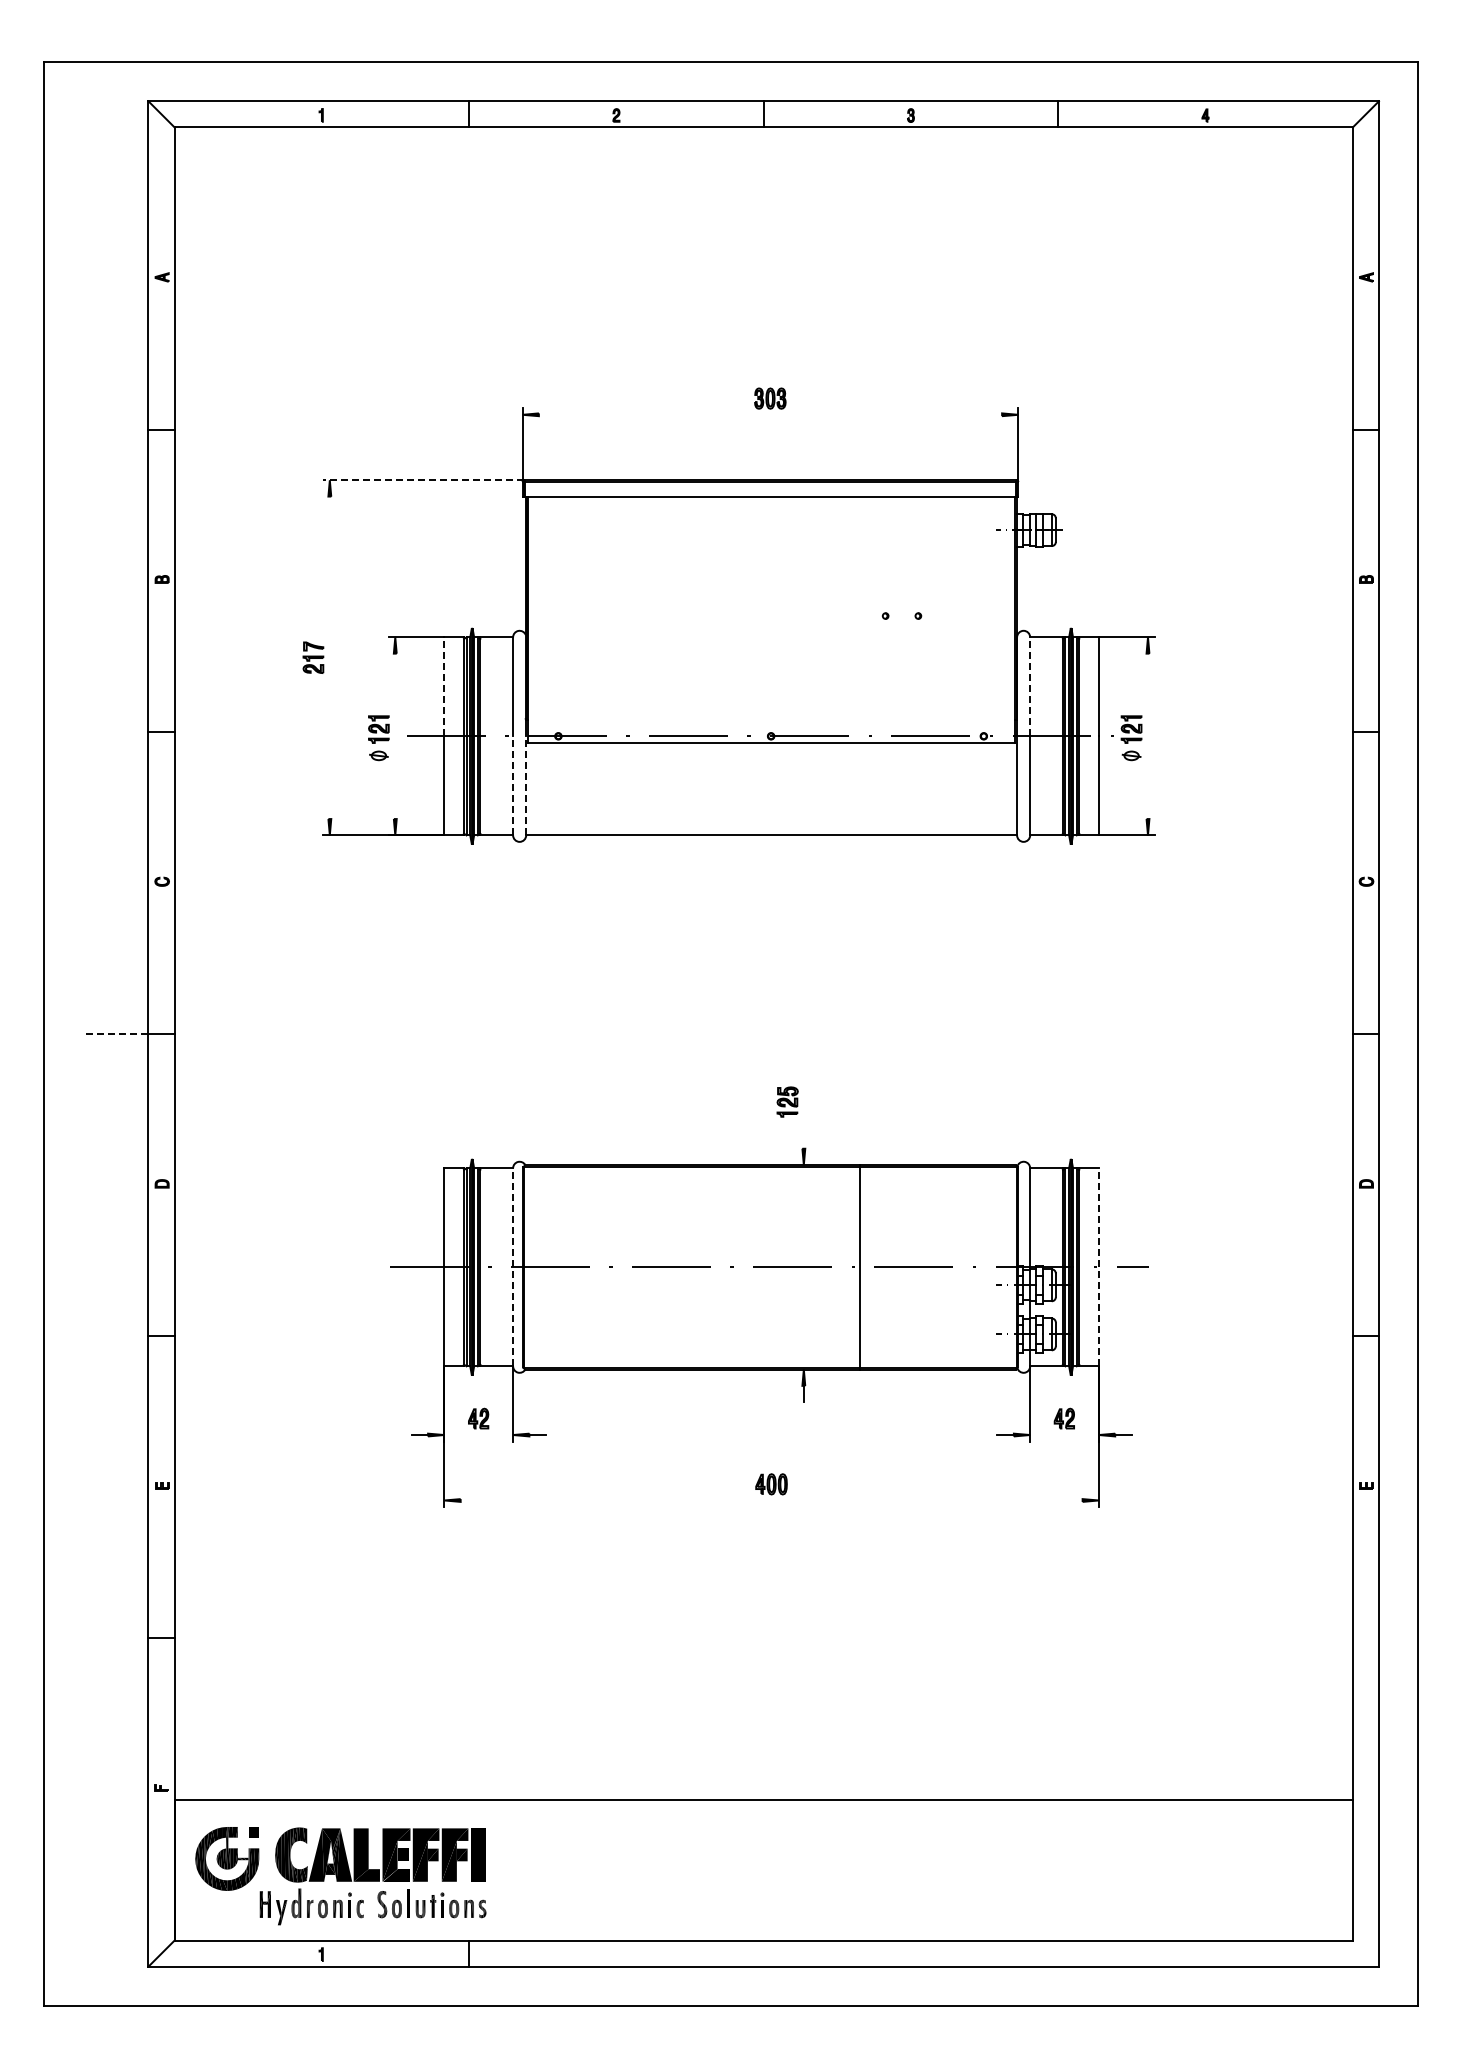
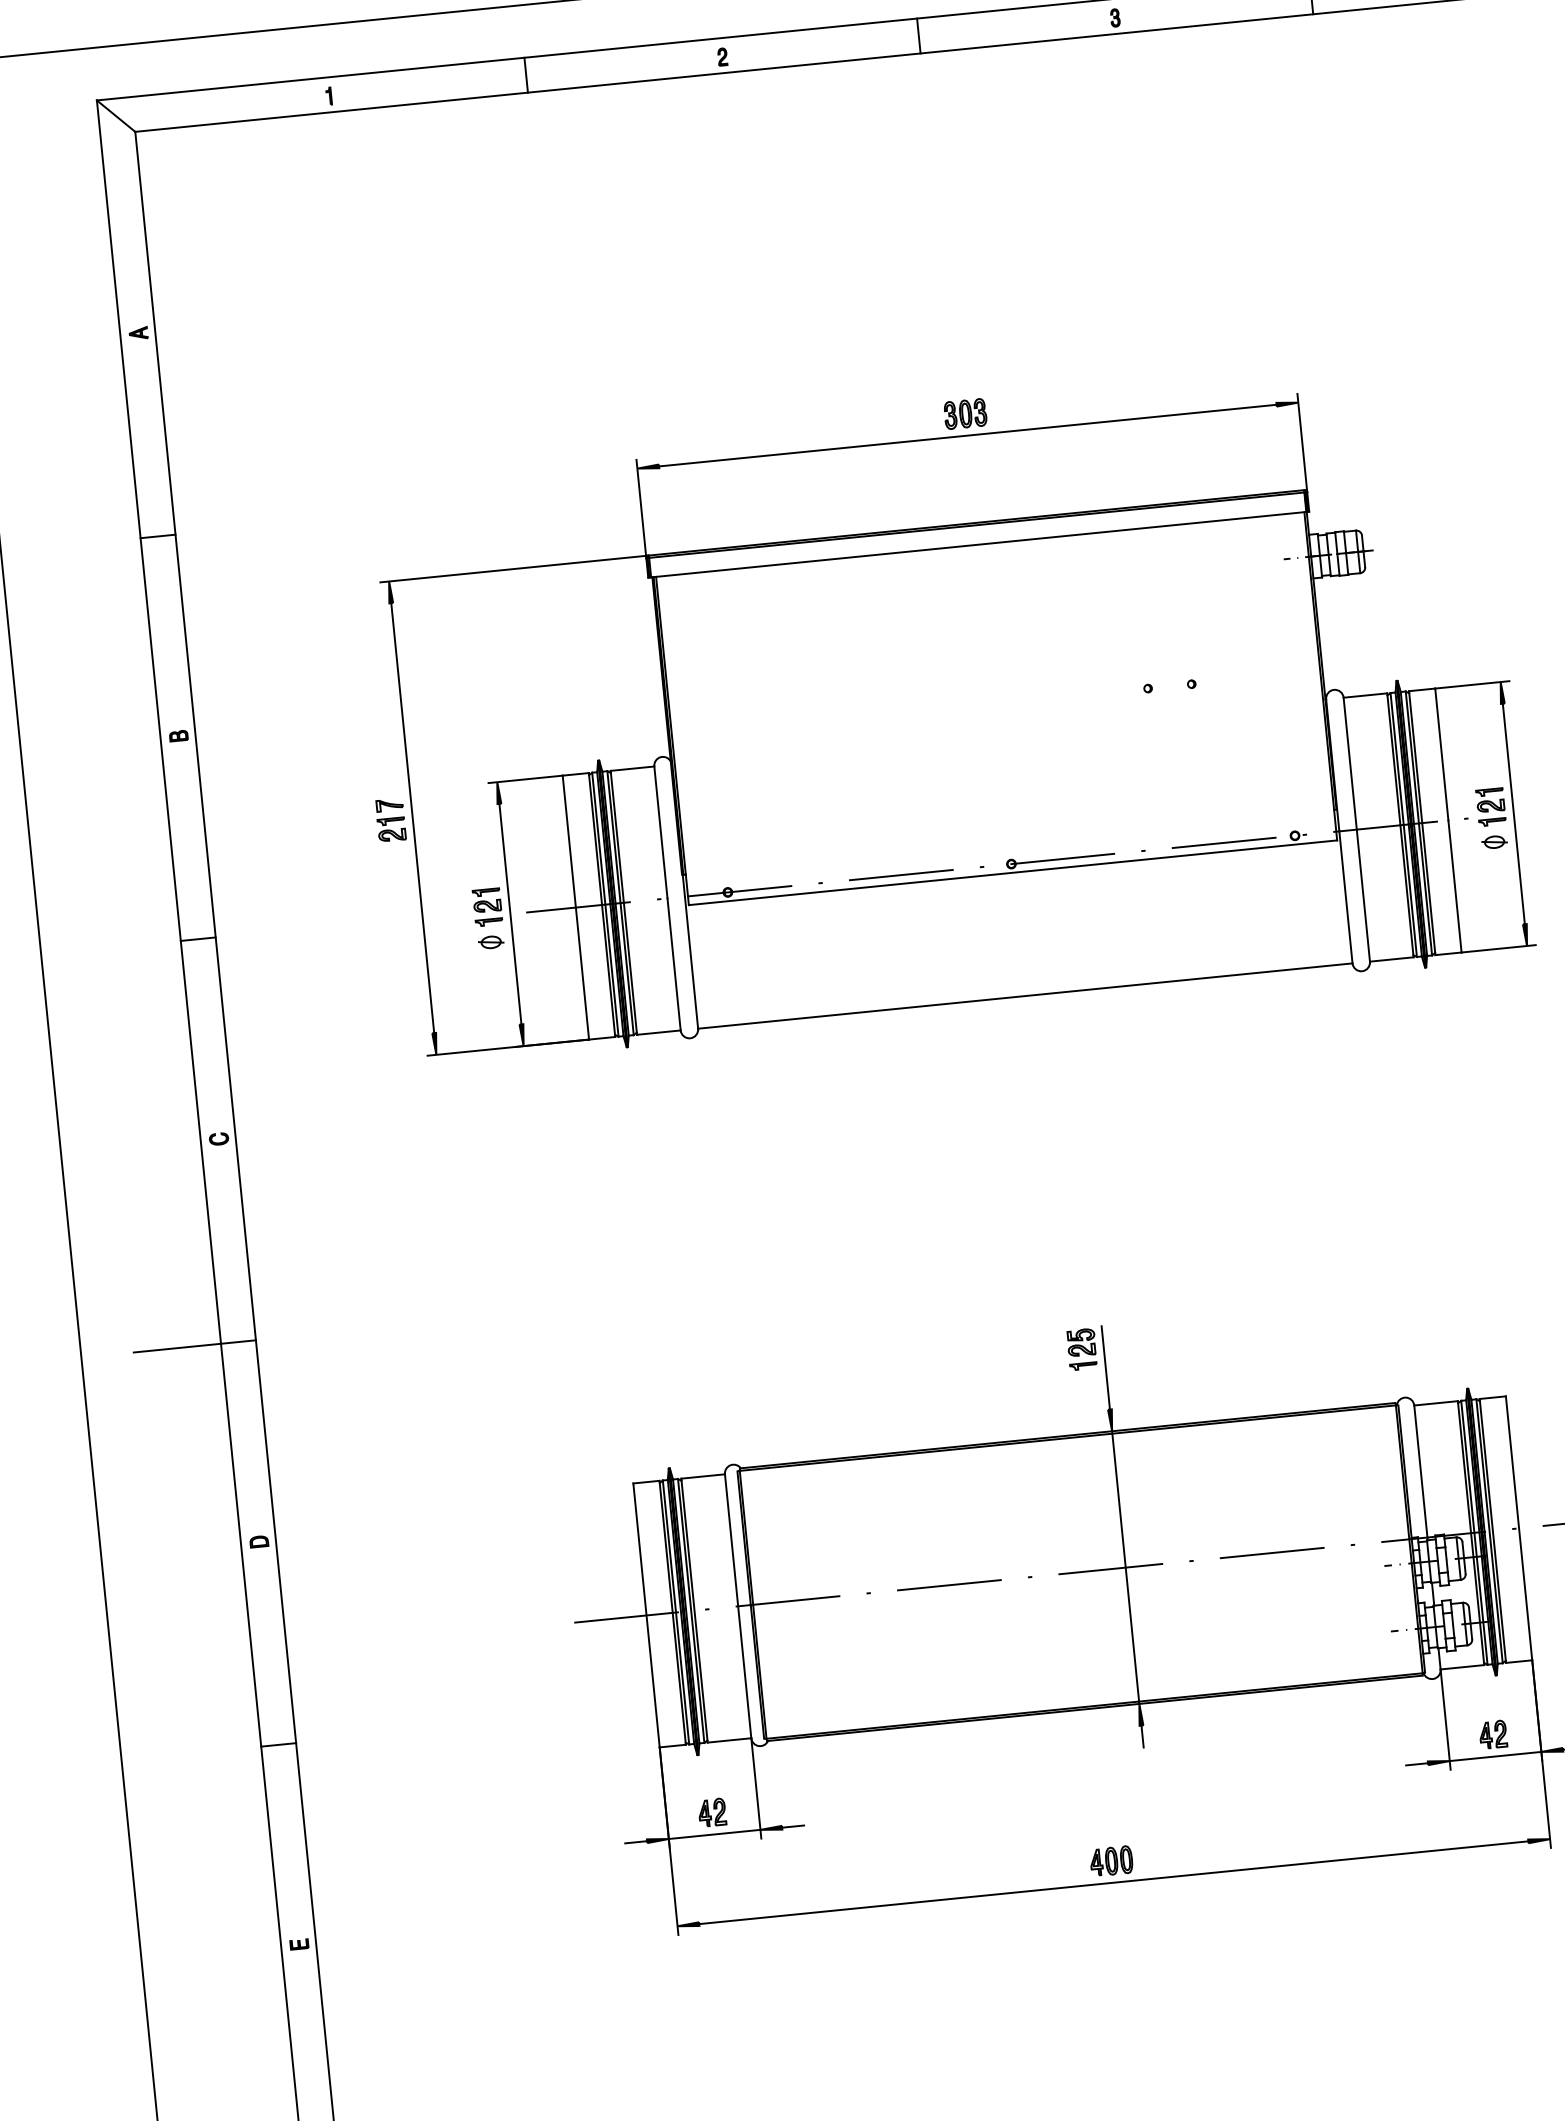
line: (770, 414) -> (967, 435), added
line: (423, 480) -> (514, 569), dashed -> solid
line: (329, 657) -> (412, 817), added
line: (444, 686) -> (569, 841), dashed -> solid
line: (1030, 686) -> (1350, 763), dashed -> solid
line: (395, 736) -> (510, 914), added
line: (1147, 736) -> (1513, 814), added
line: (513, 785) -> (674, 963), dashed -> solid
line: (526, 785) -> (691, 962), dashed -> solid
line: (115, 1034) -> (177, 1348), dashed -> solid
line: (803, 1117) -> (1105, 1367), added
line: (513, 1267) -> (738, 1606), dashed -> solid
line: (859, 1267) -> (1125, 1567), moved
line: (1098, 1267) -> (1518, 1528), dashed -> solid
line: (478, 1435) -> (714, 1835), added
line: (1064, 1435) -> (1495, 1757), added
line: (771, 1500) -> (1113, 1882), added

